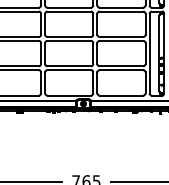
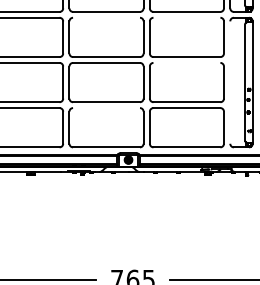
line: (68, 11) -> (105, 17), removed
line: (121, 11) -> (186, 17), removed
line: (121, 40) -> (186, 62), removed
line: (149, 53) -> (230, 82), removed
line: (68, 70) -> (105, 108), removed

